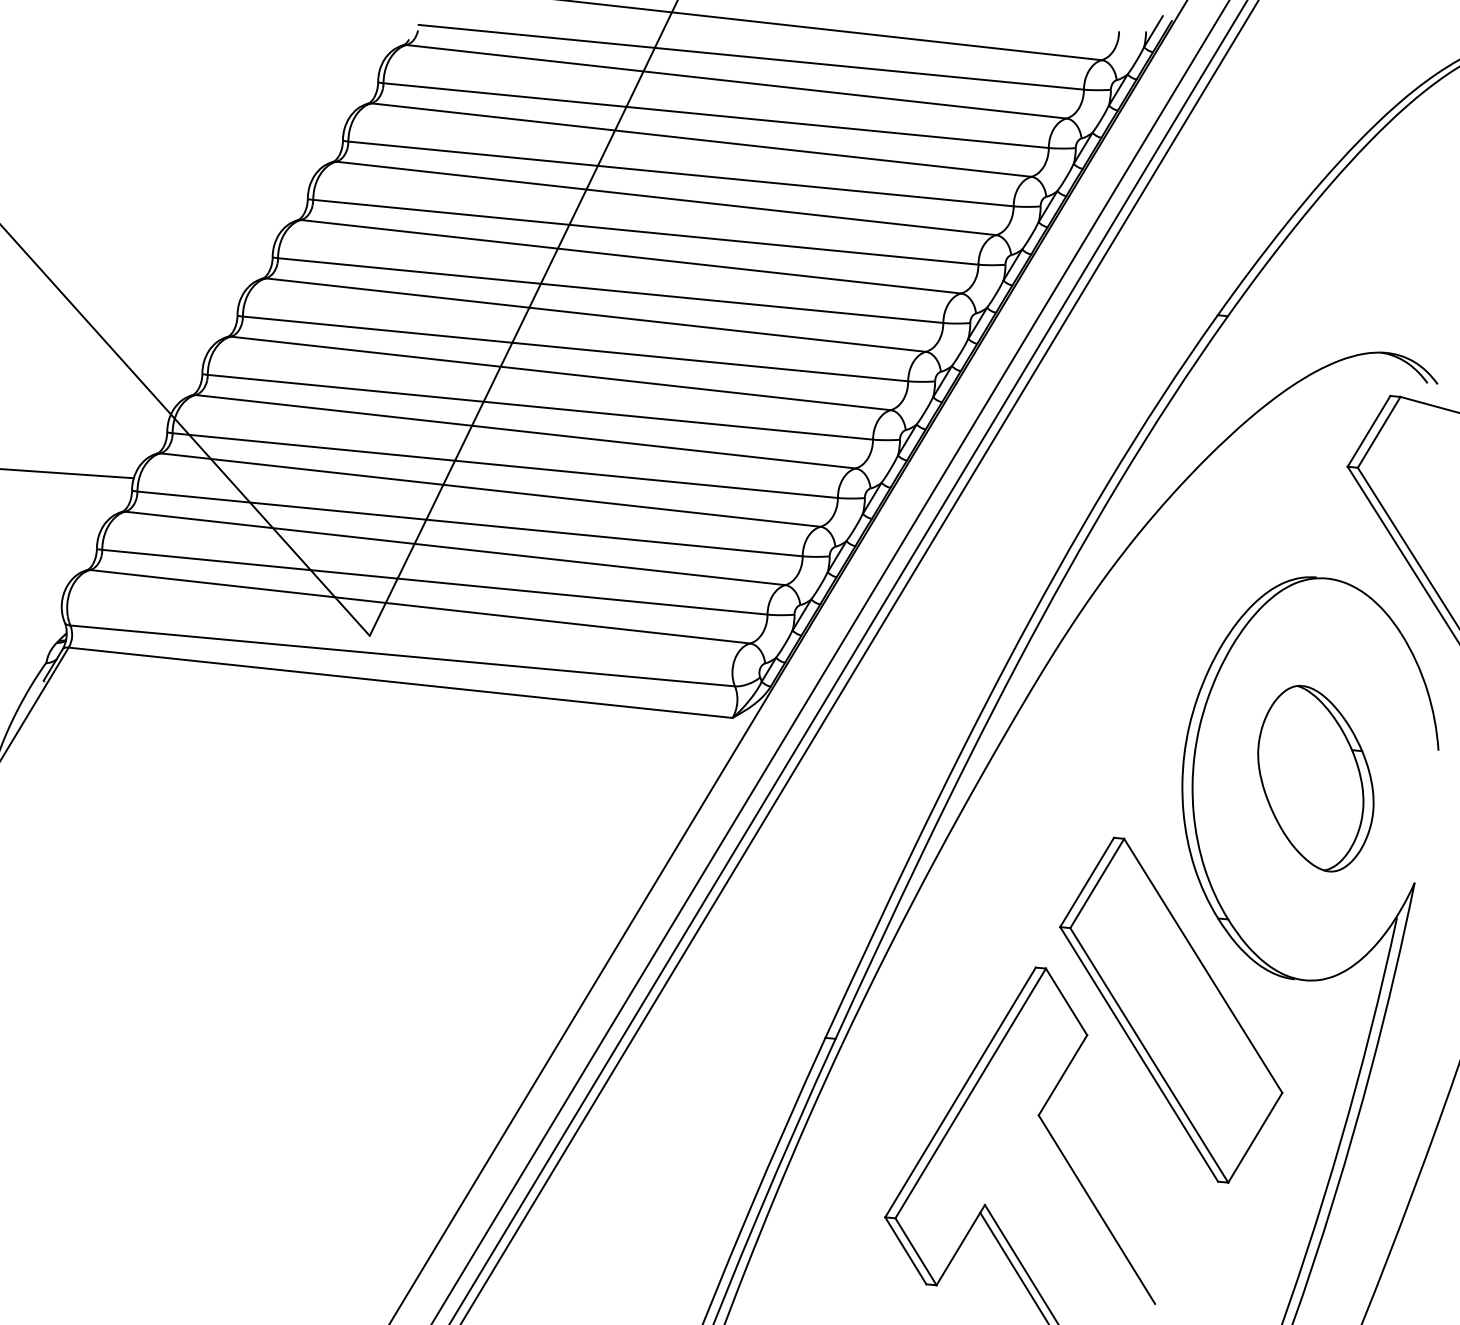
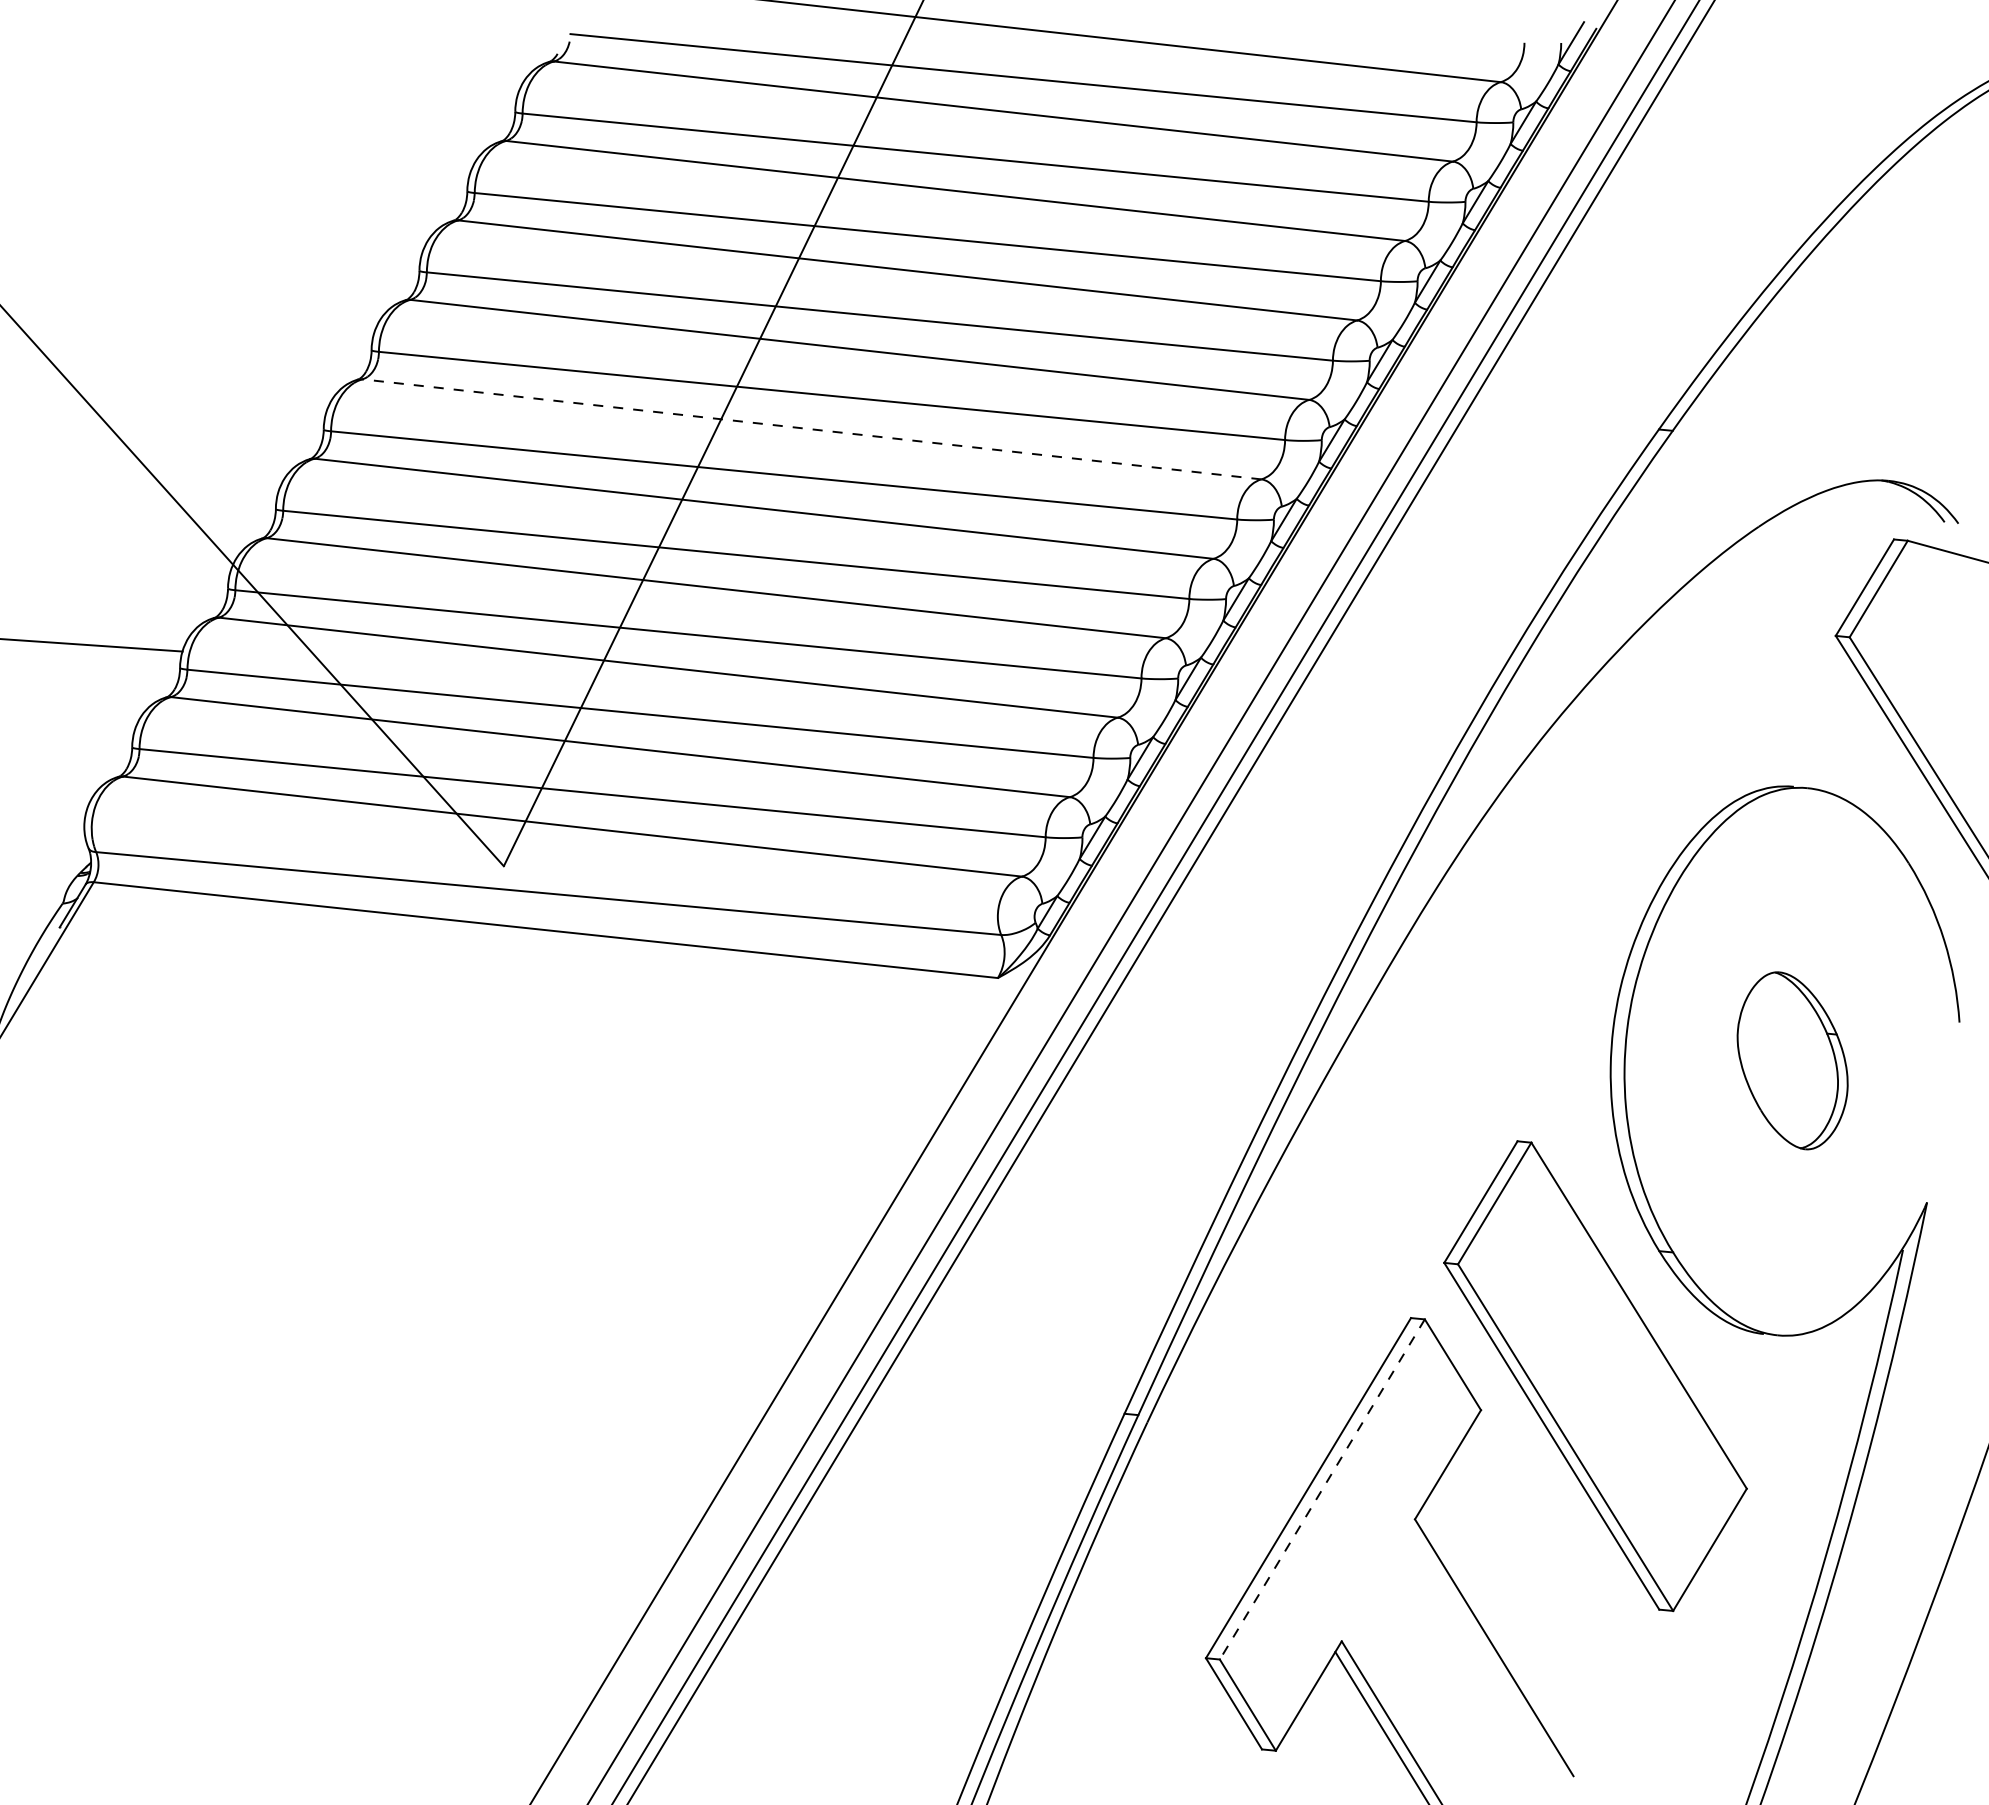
line: (595, 315) -> (811, 429), solid -> dashed
part: (1315, 778) -> (1792, 1060), size x0.7
line: (970, 1093) -> (1322, 1489), solid -> dashed

